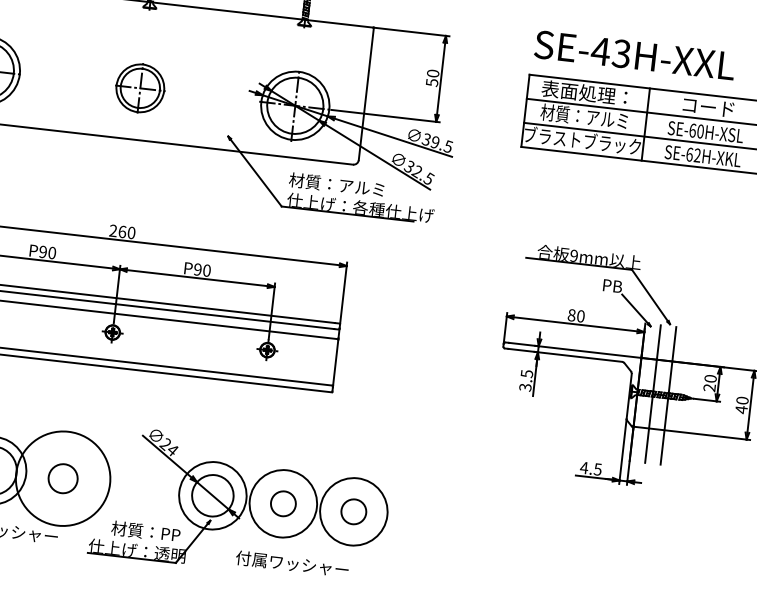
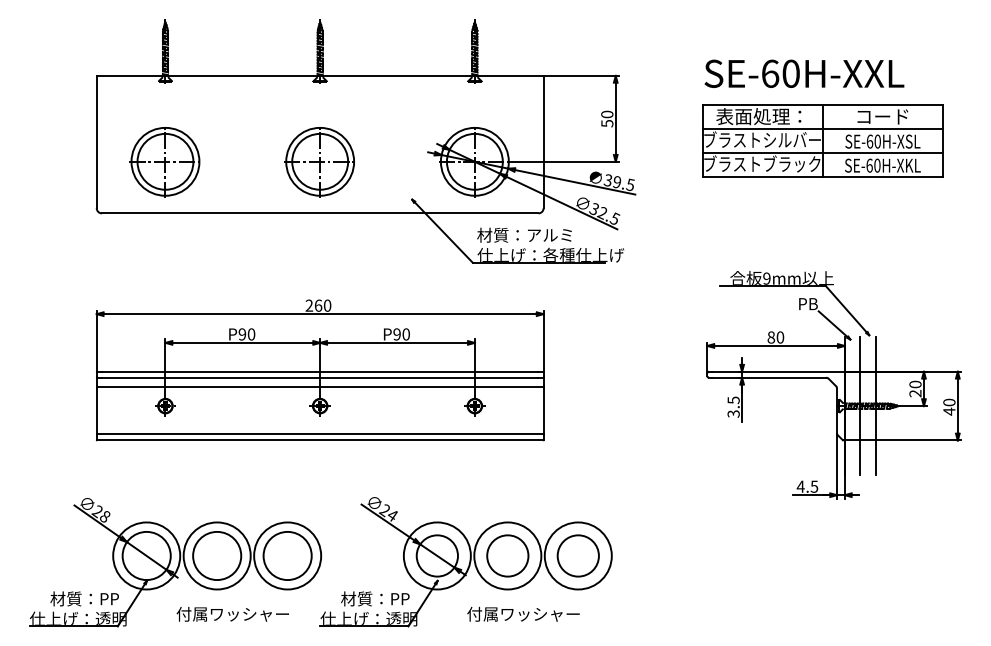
text: (610, 52) -> (779, 73), SE-43H-XXL -> SE-60H-XXL
part: (139, 88) -> (319, 162), size x1.43
text: (585, 116) -> (762, 139), 材質：アルミ -> ブラストシルバー
text: (697, 155) -> (877, 165), SE-62H-XKL -> SE-60H-XKL
circle: (63, 478) -> (287, 555), size x0.71
circle: (63, 478) -> (287, 555), size x1.67
circle: (283, 503) -> (507, 555), size x1.67
circle: (353, 511) -> (577, 555), size x1.67

